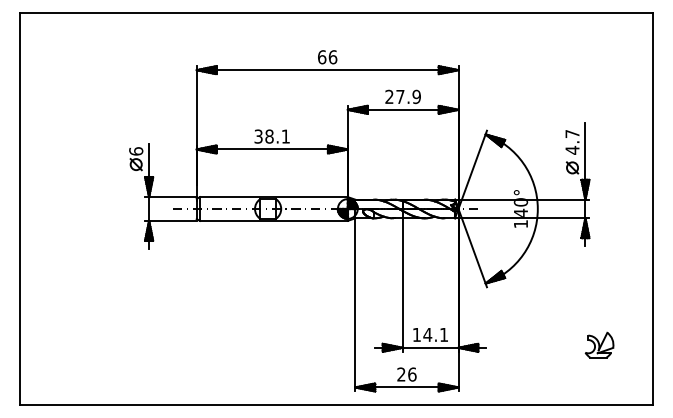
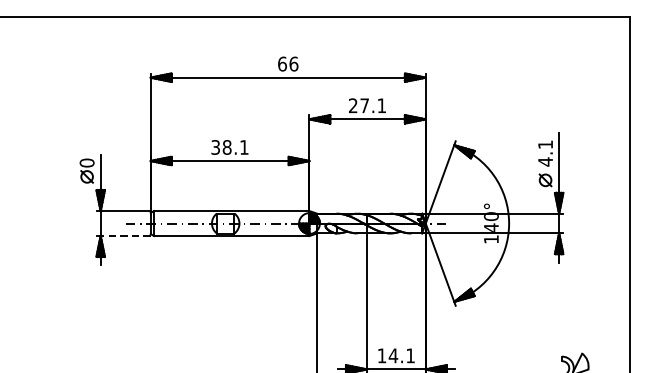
text: (416, 96) -> (381, 105), 27.9 -> 27.1
text: (572, 133) -> (545, 144), 4.7 -> 4.1
text: (135, 151) -> (86, 163), 6 -> 0
line: (172, 220) -> (125, 235), solid -> dashed

